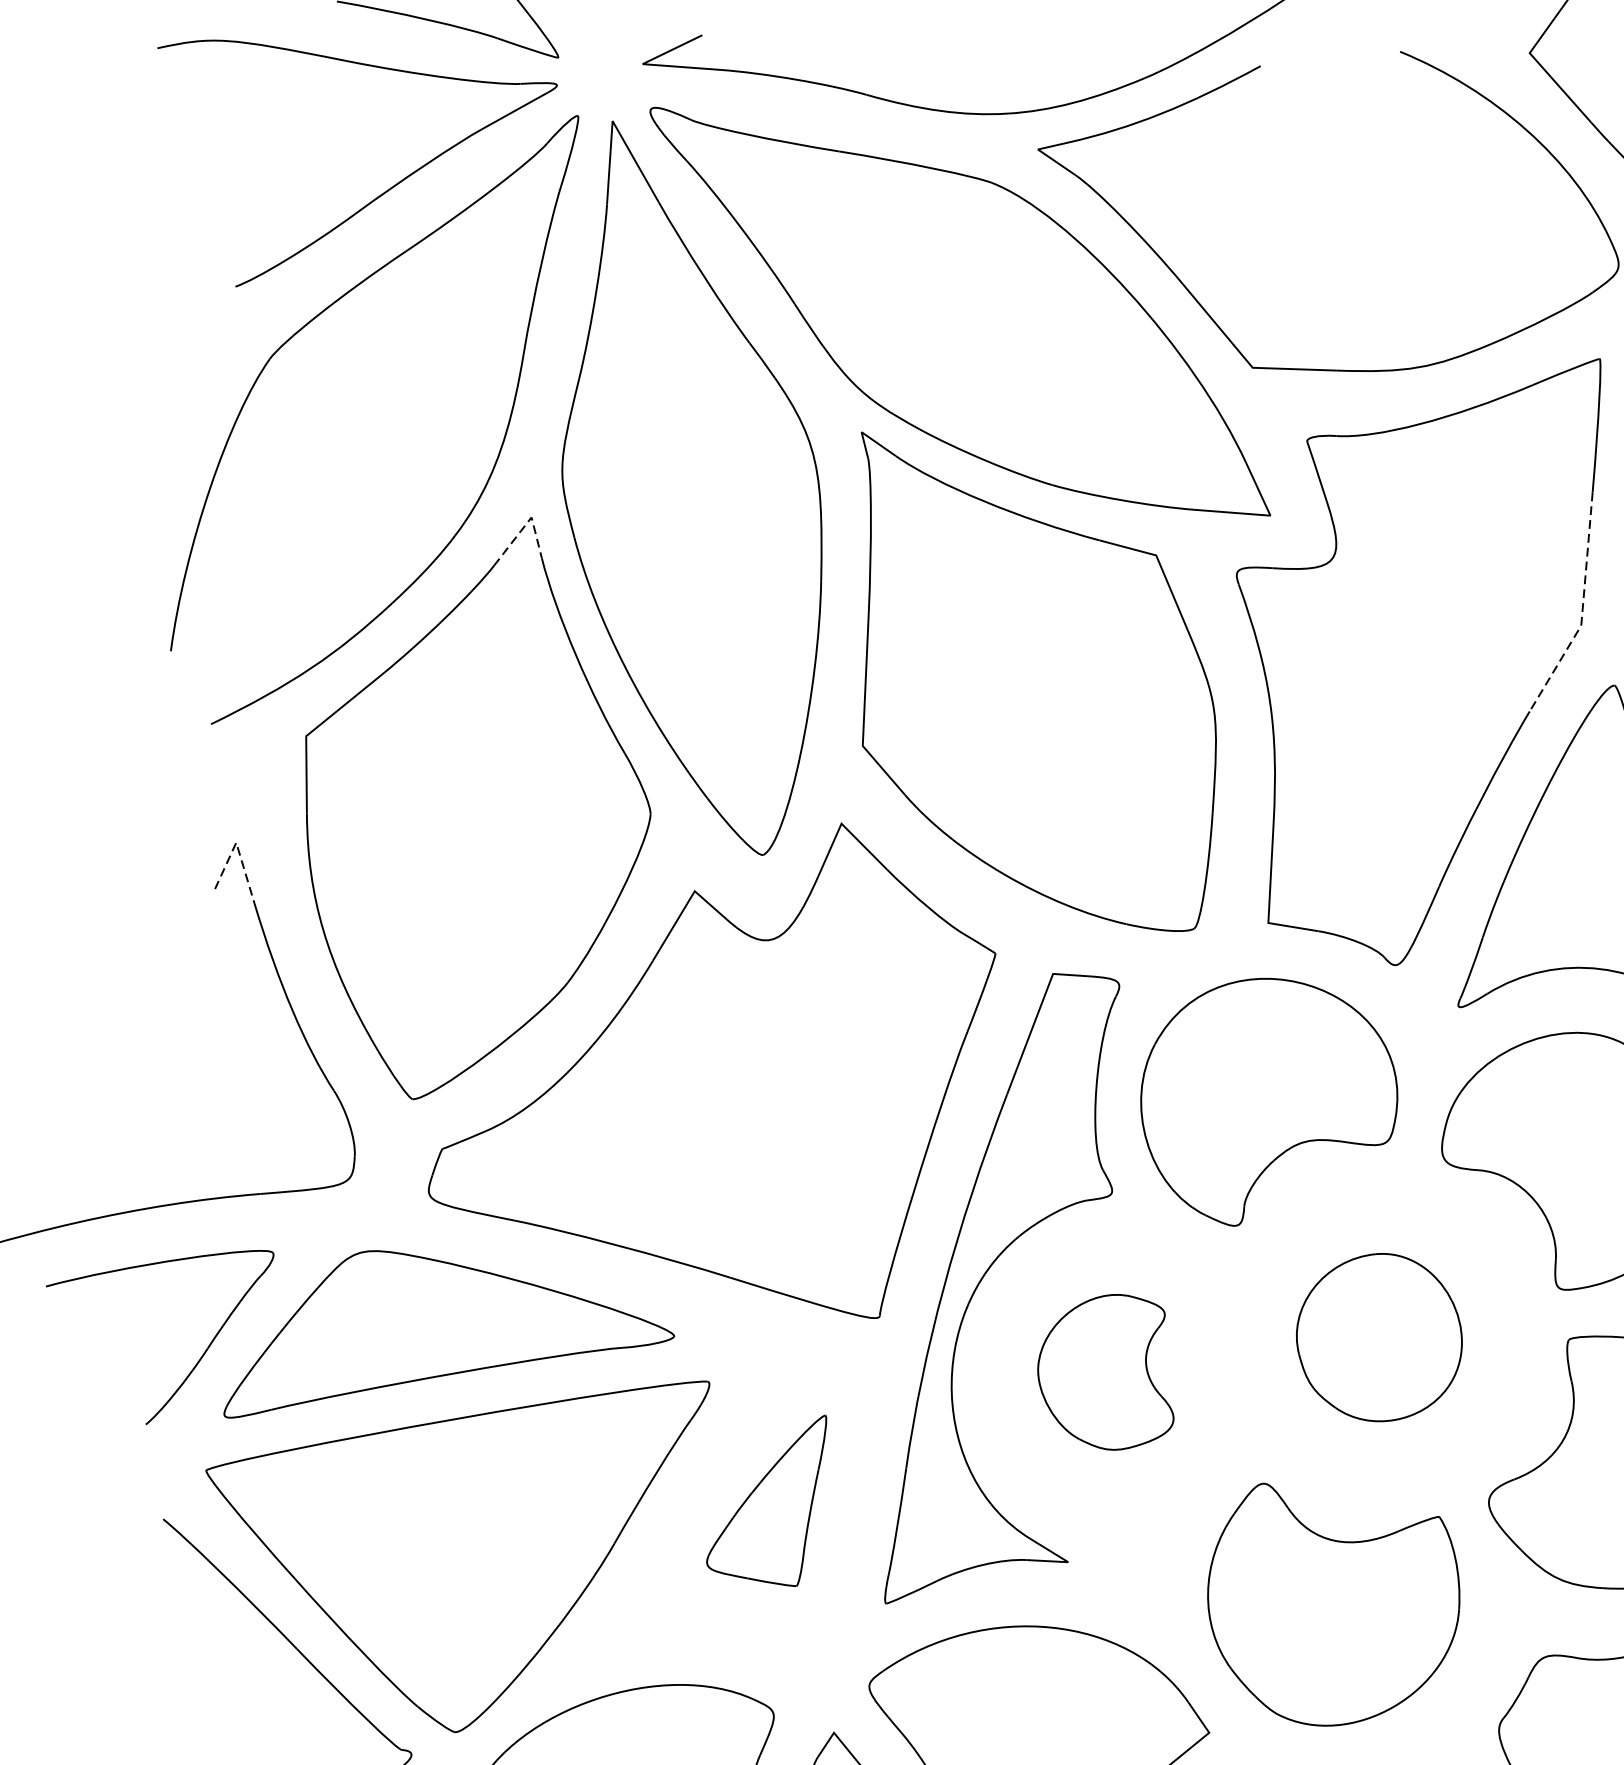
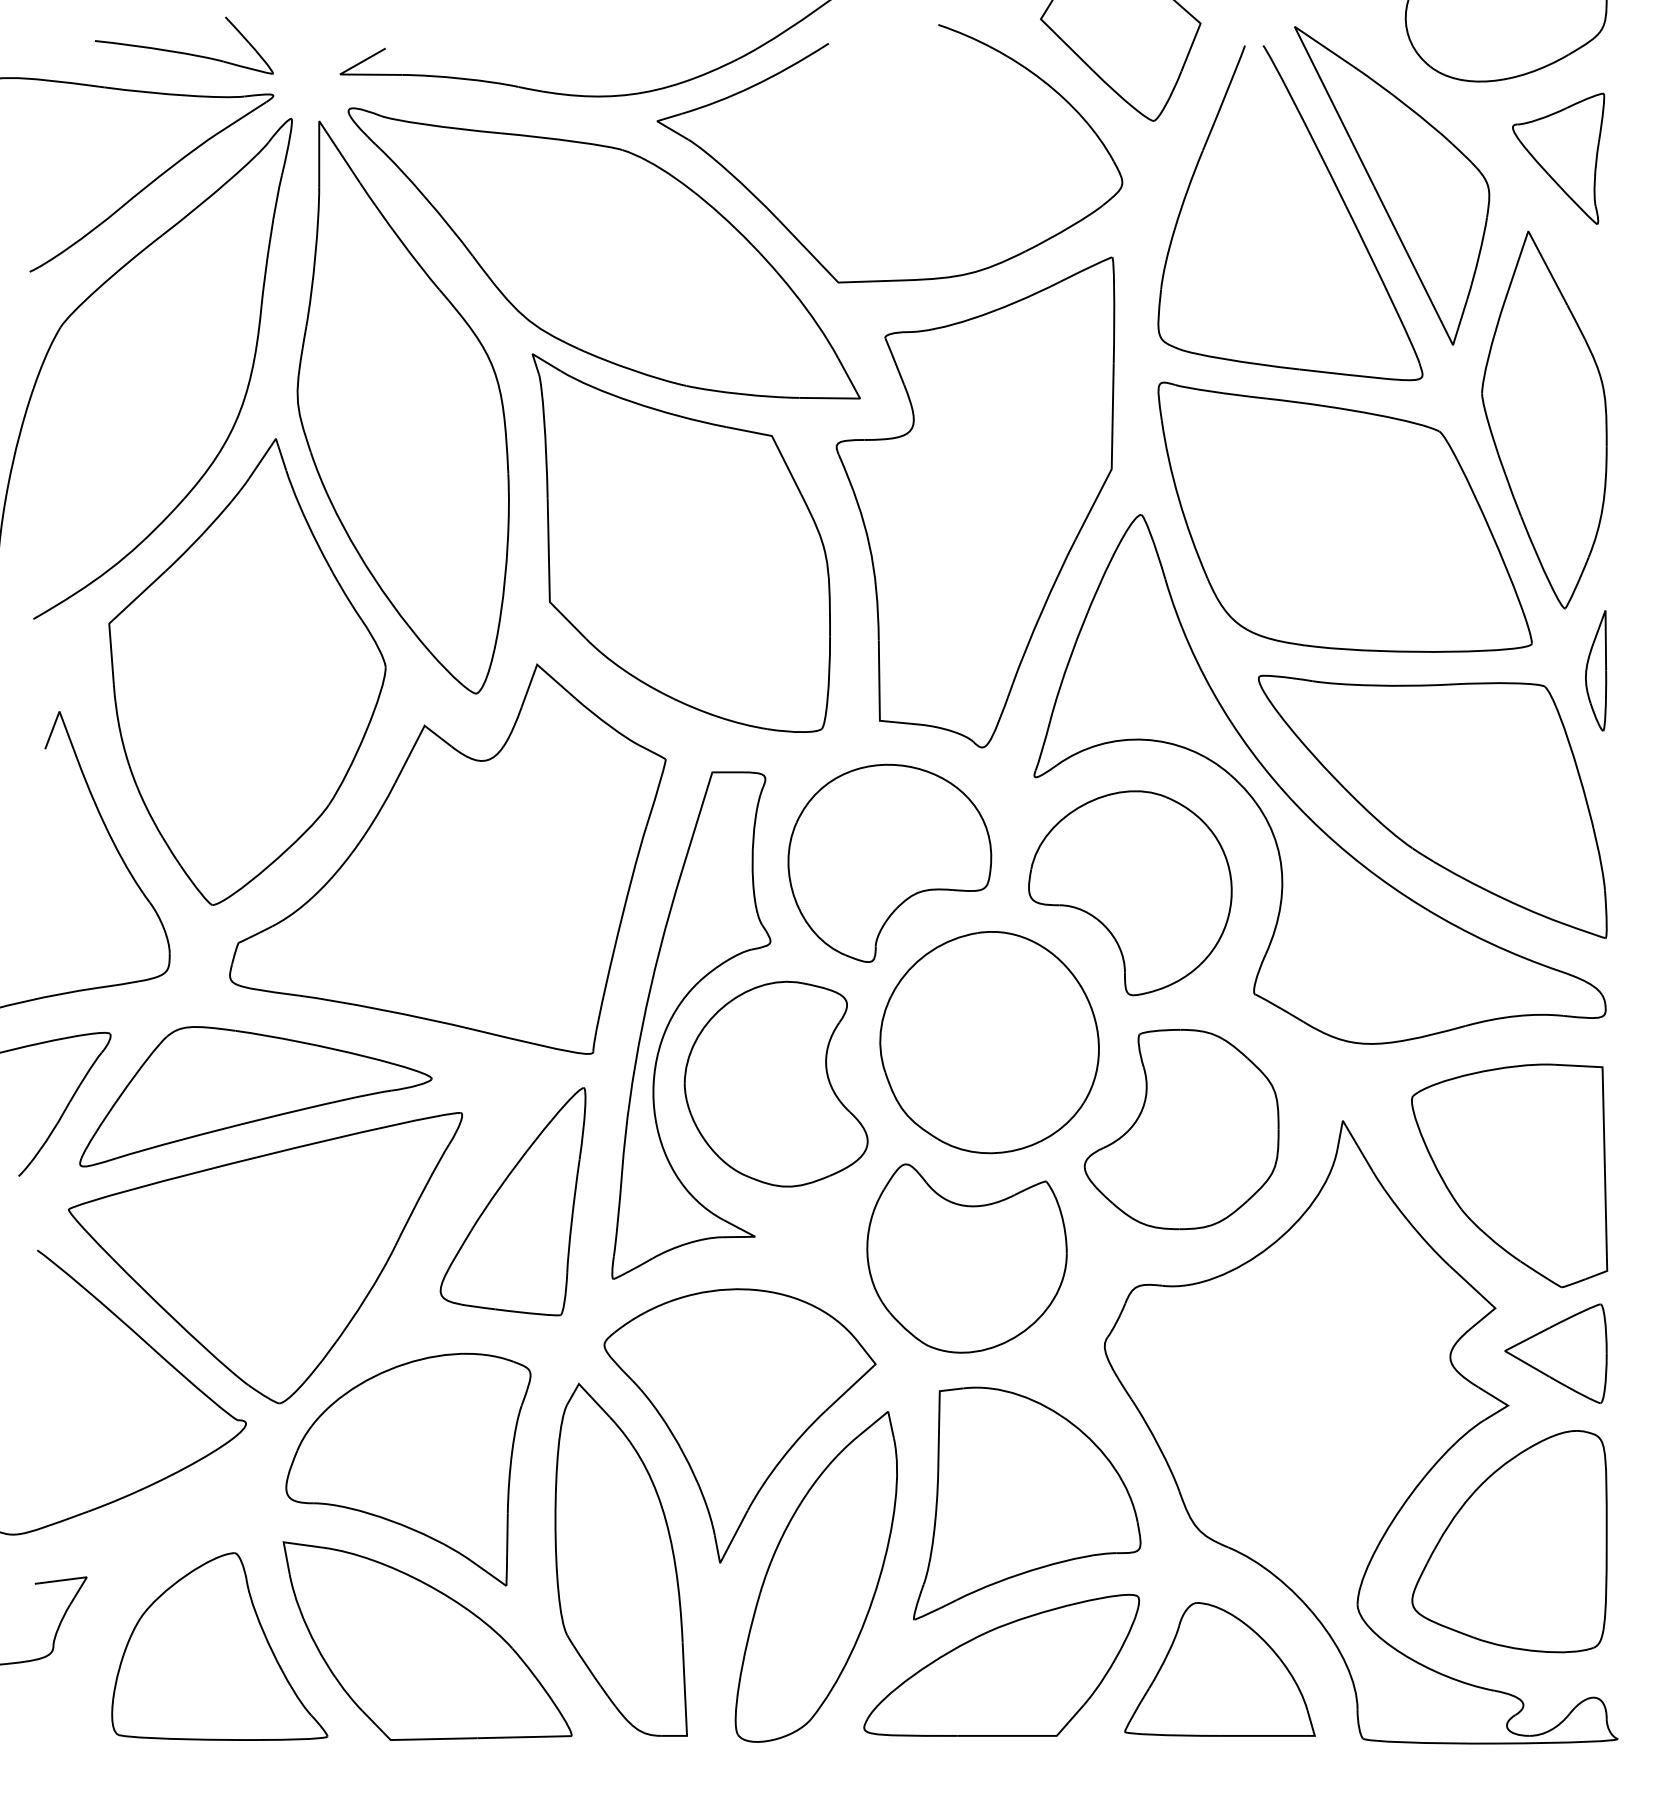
line: (526, 524) -> (272, 444), dashed -> solid
line: (1581, 610) -> (1111, 457), dashed -> solid
line: (238, 849) -> (61, 716), dashed -> solid
part: (1379, 1337) -> (989, 1042), size x1.67
part: (1106, 1370) -> (775, 1083), size x1.67
part: (765, 1497) -> (512, 1201), size x1.67

